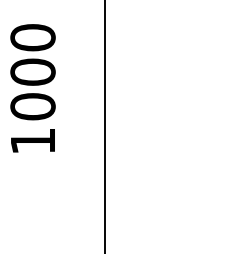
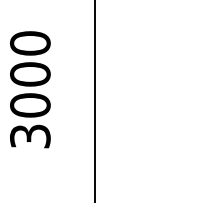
text: (32, 141) -> (29, 136), 1000 -> 3000

